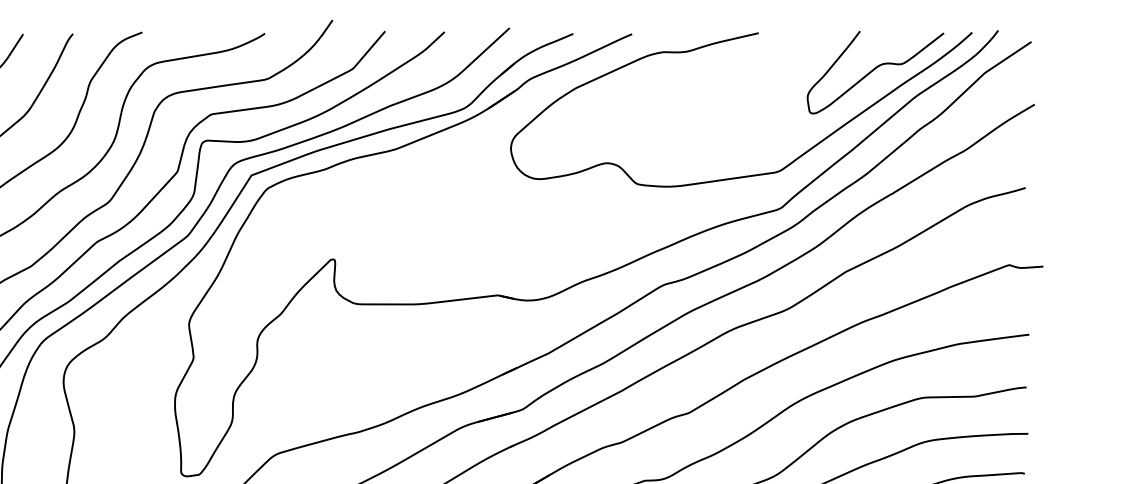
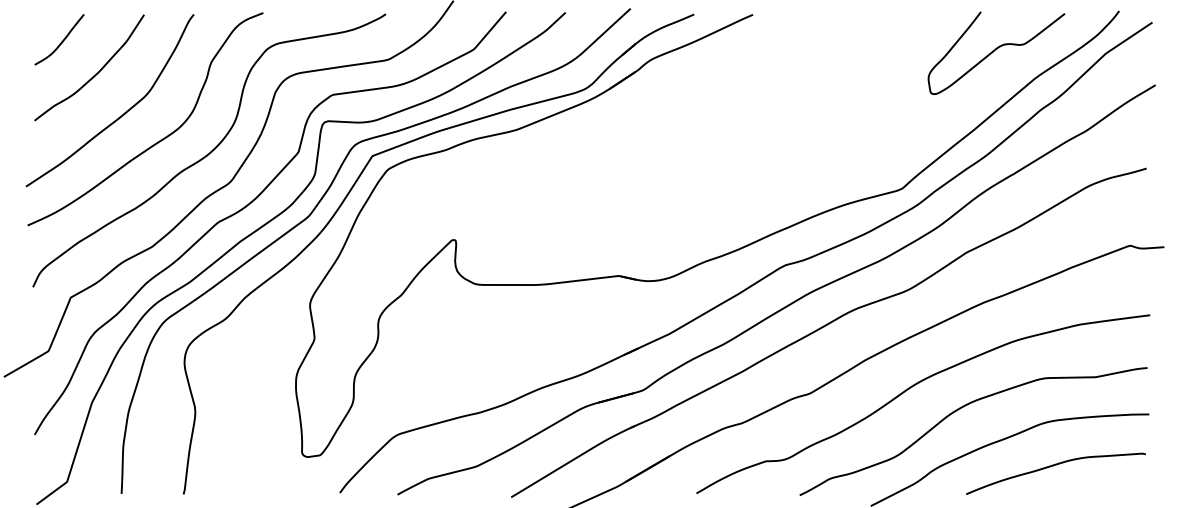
curve: (749, 174) -> (870, 155), removed

